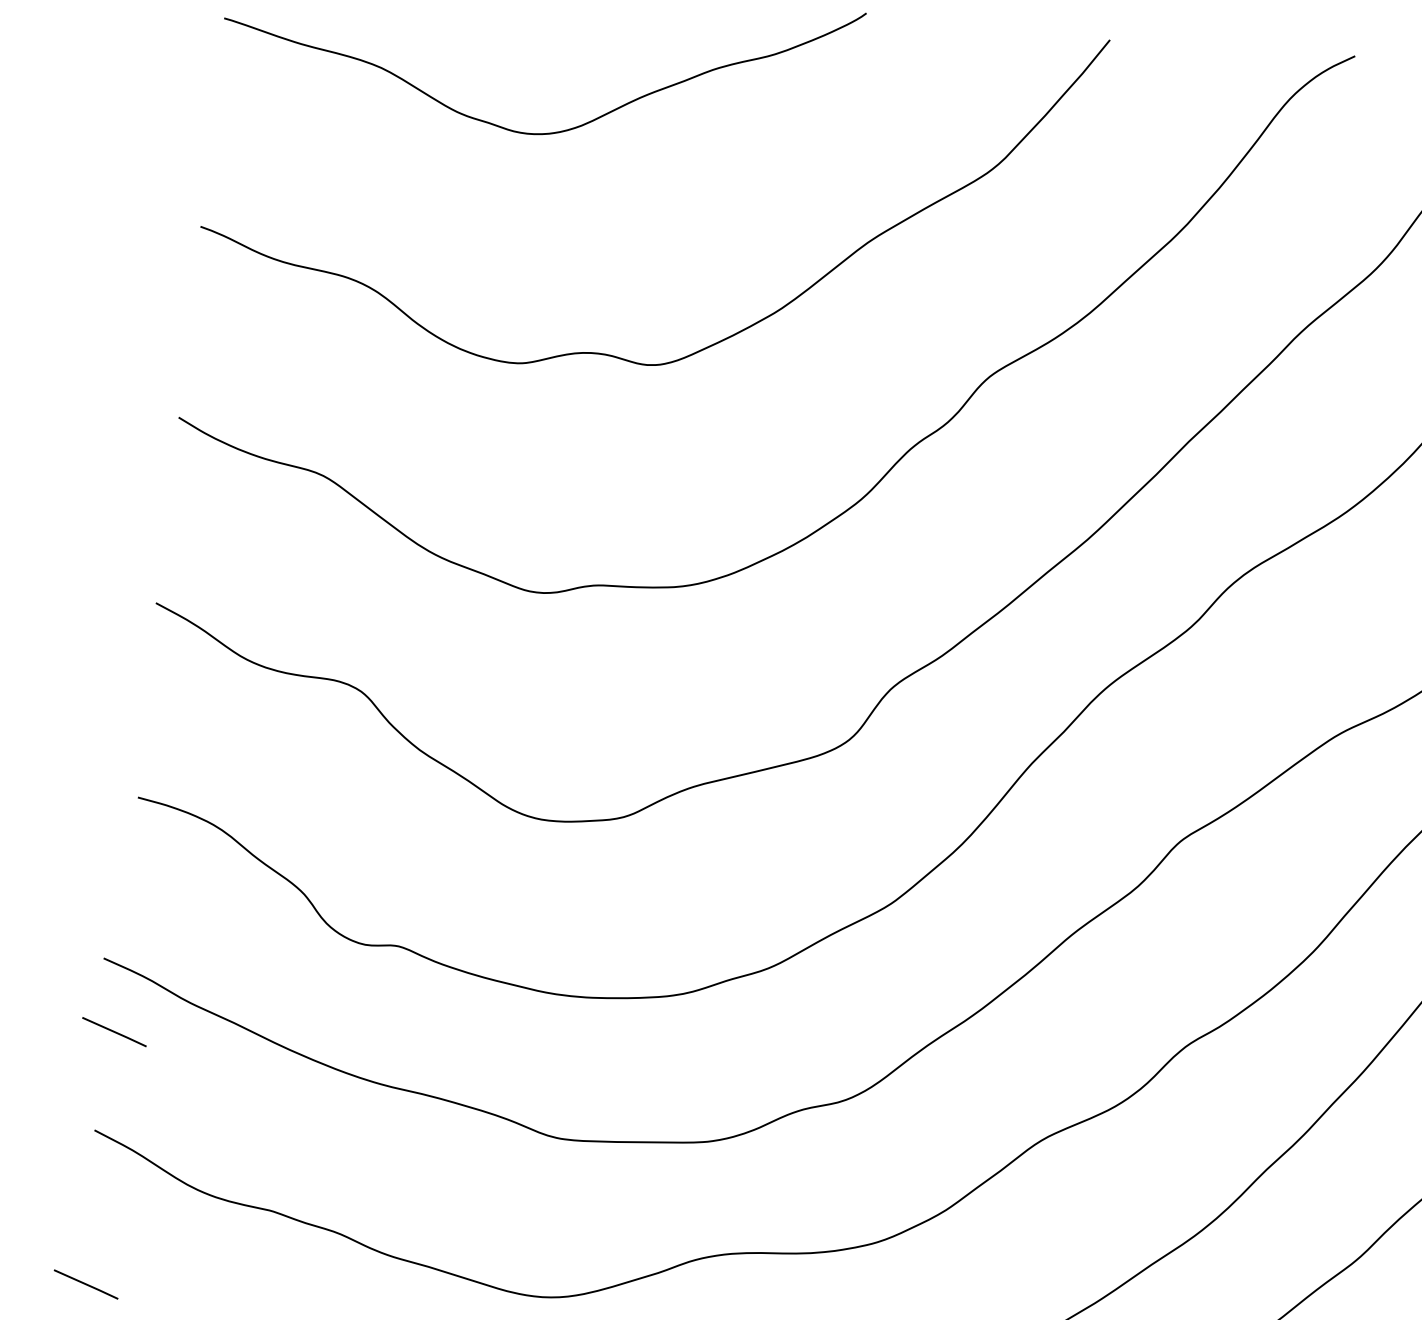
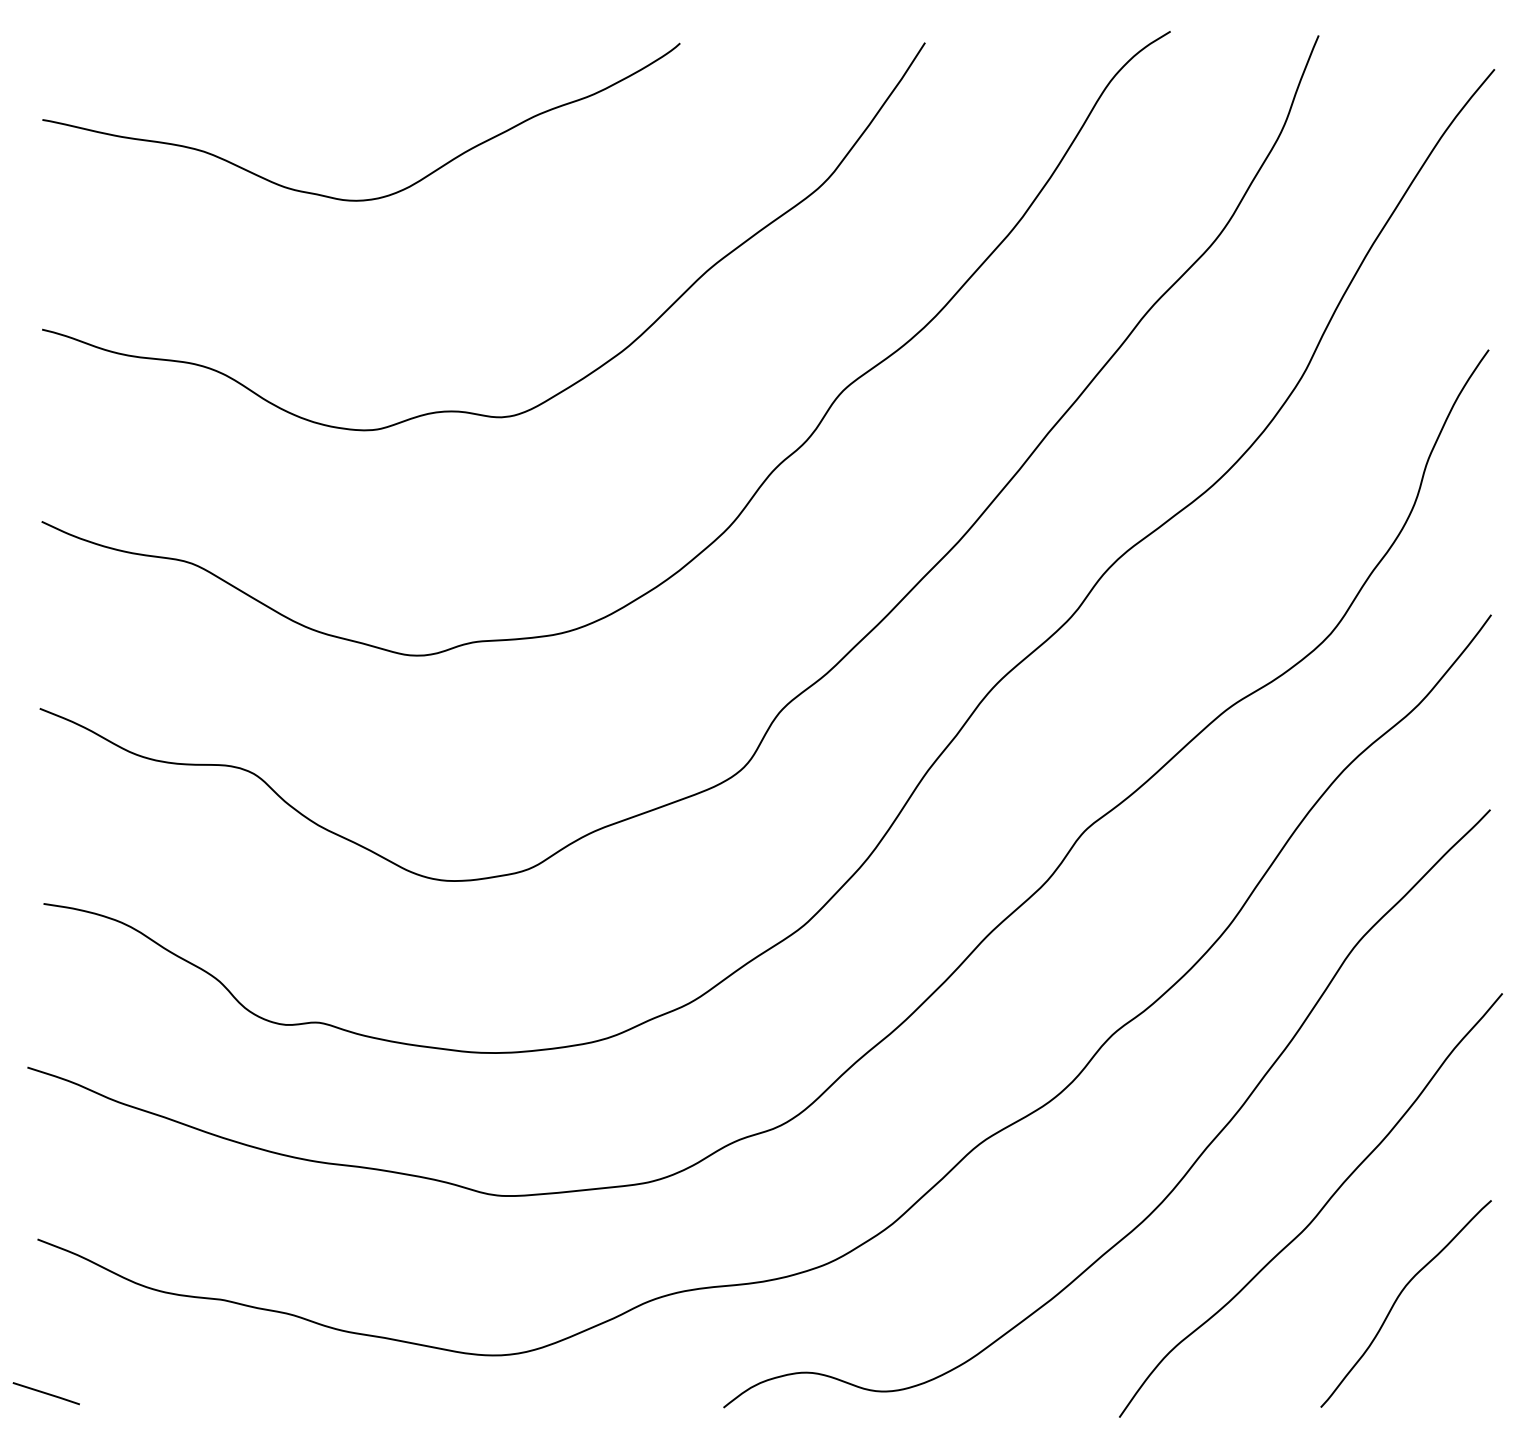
line: (113, 1031) -> (45, 1139), removed

